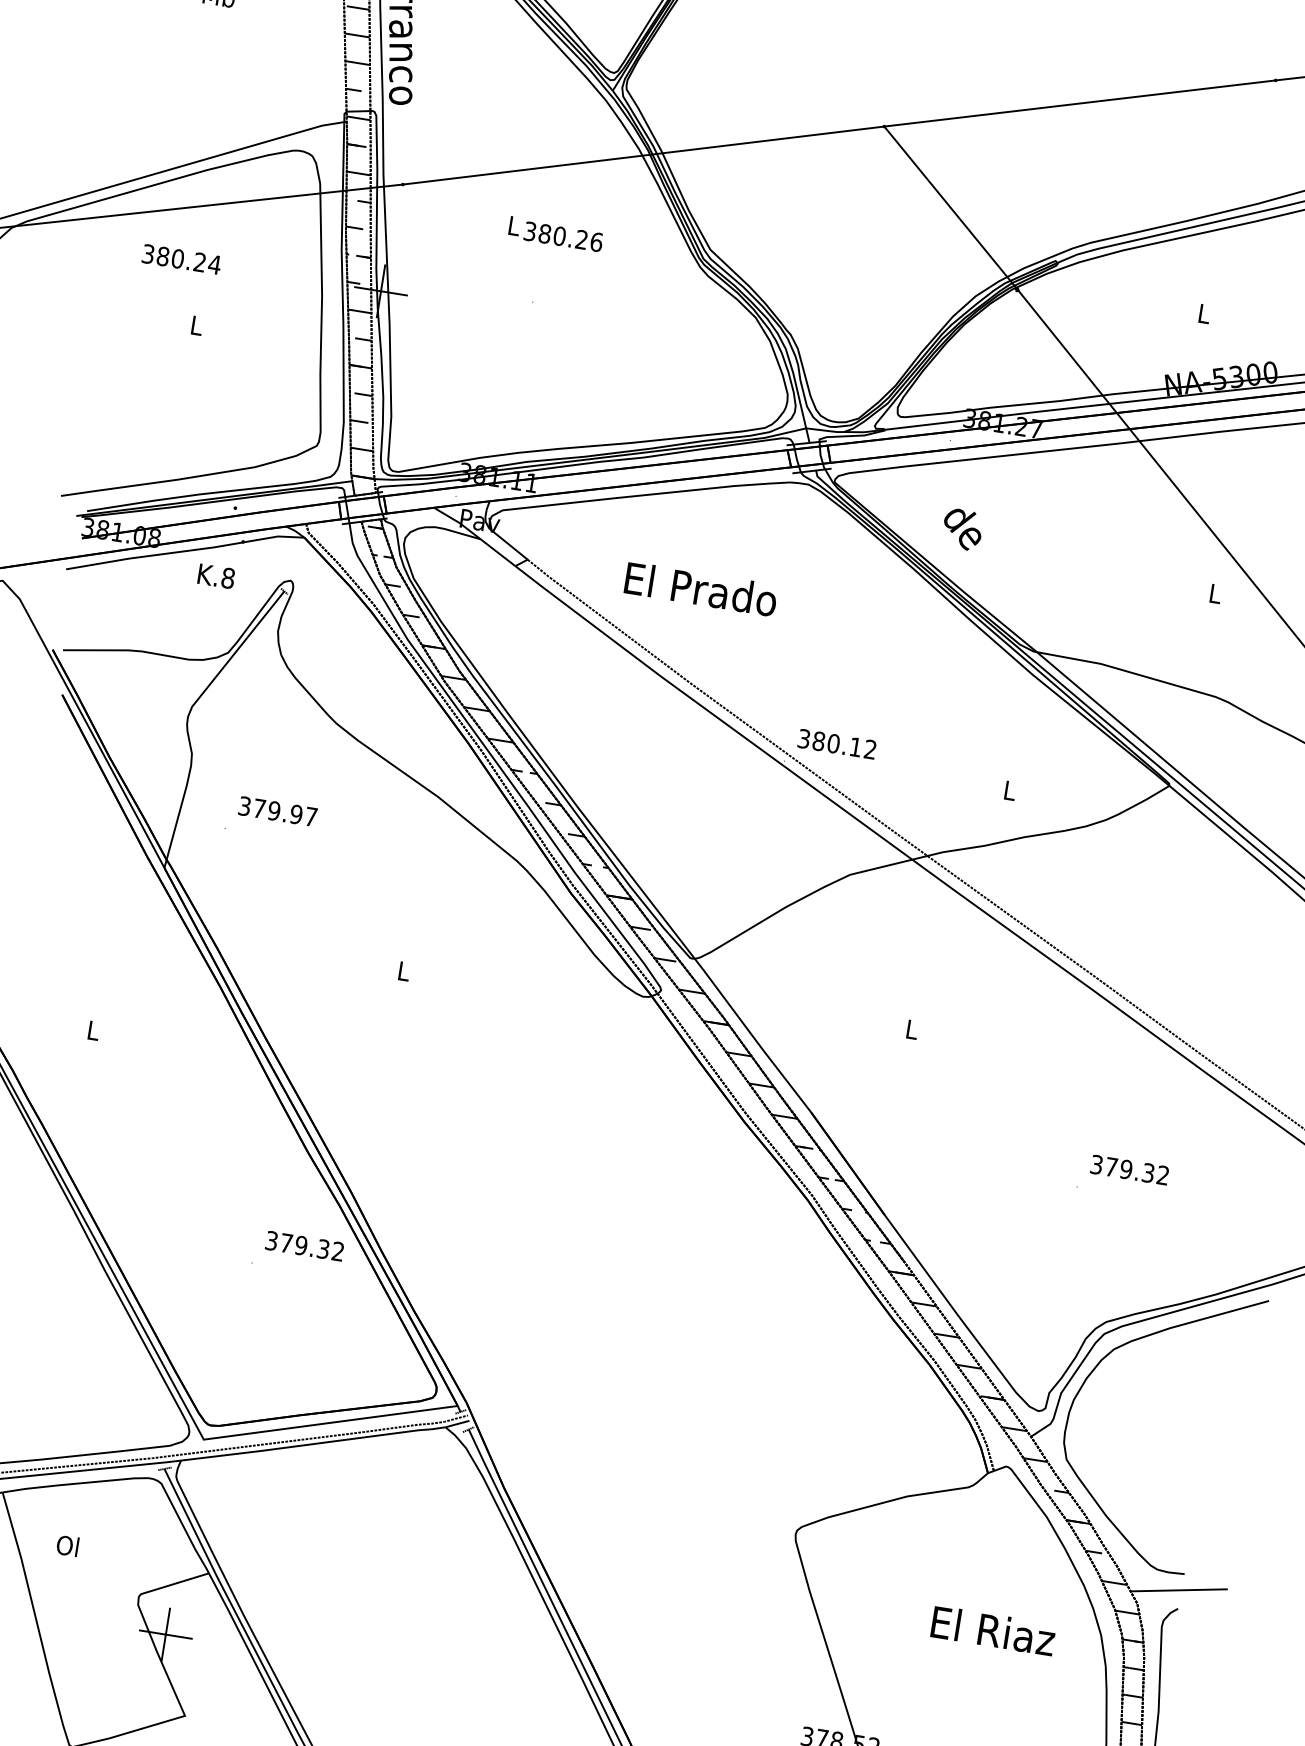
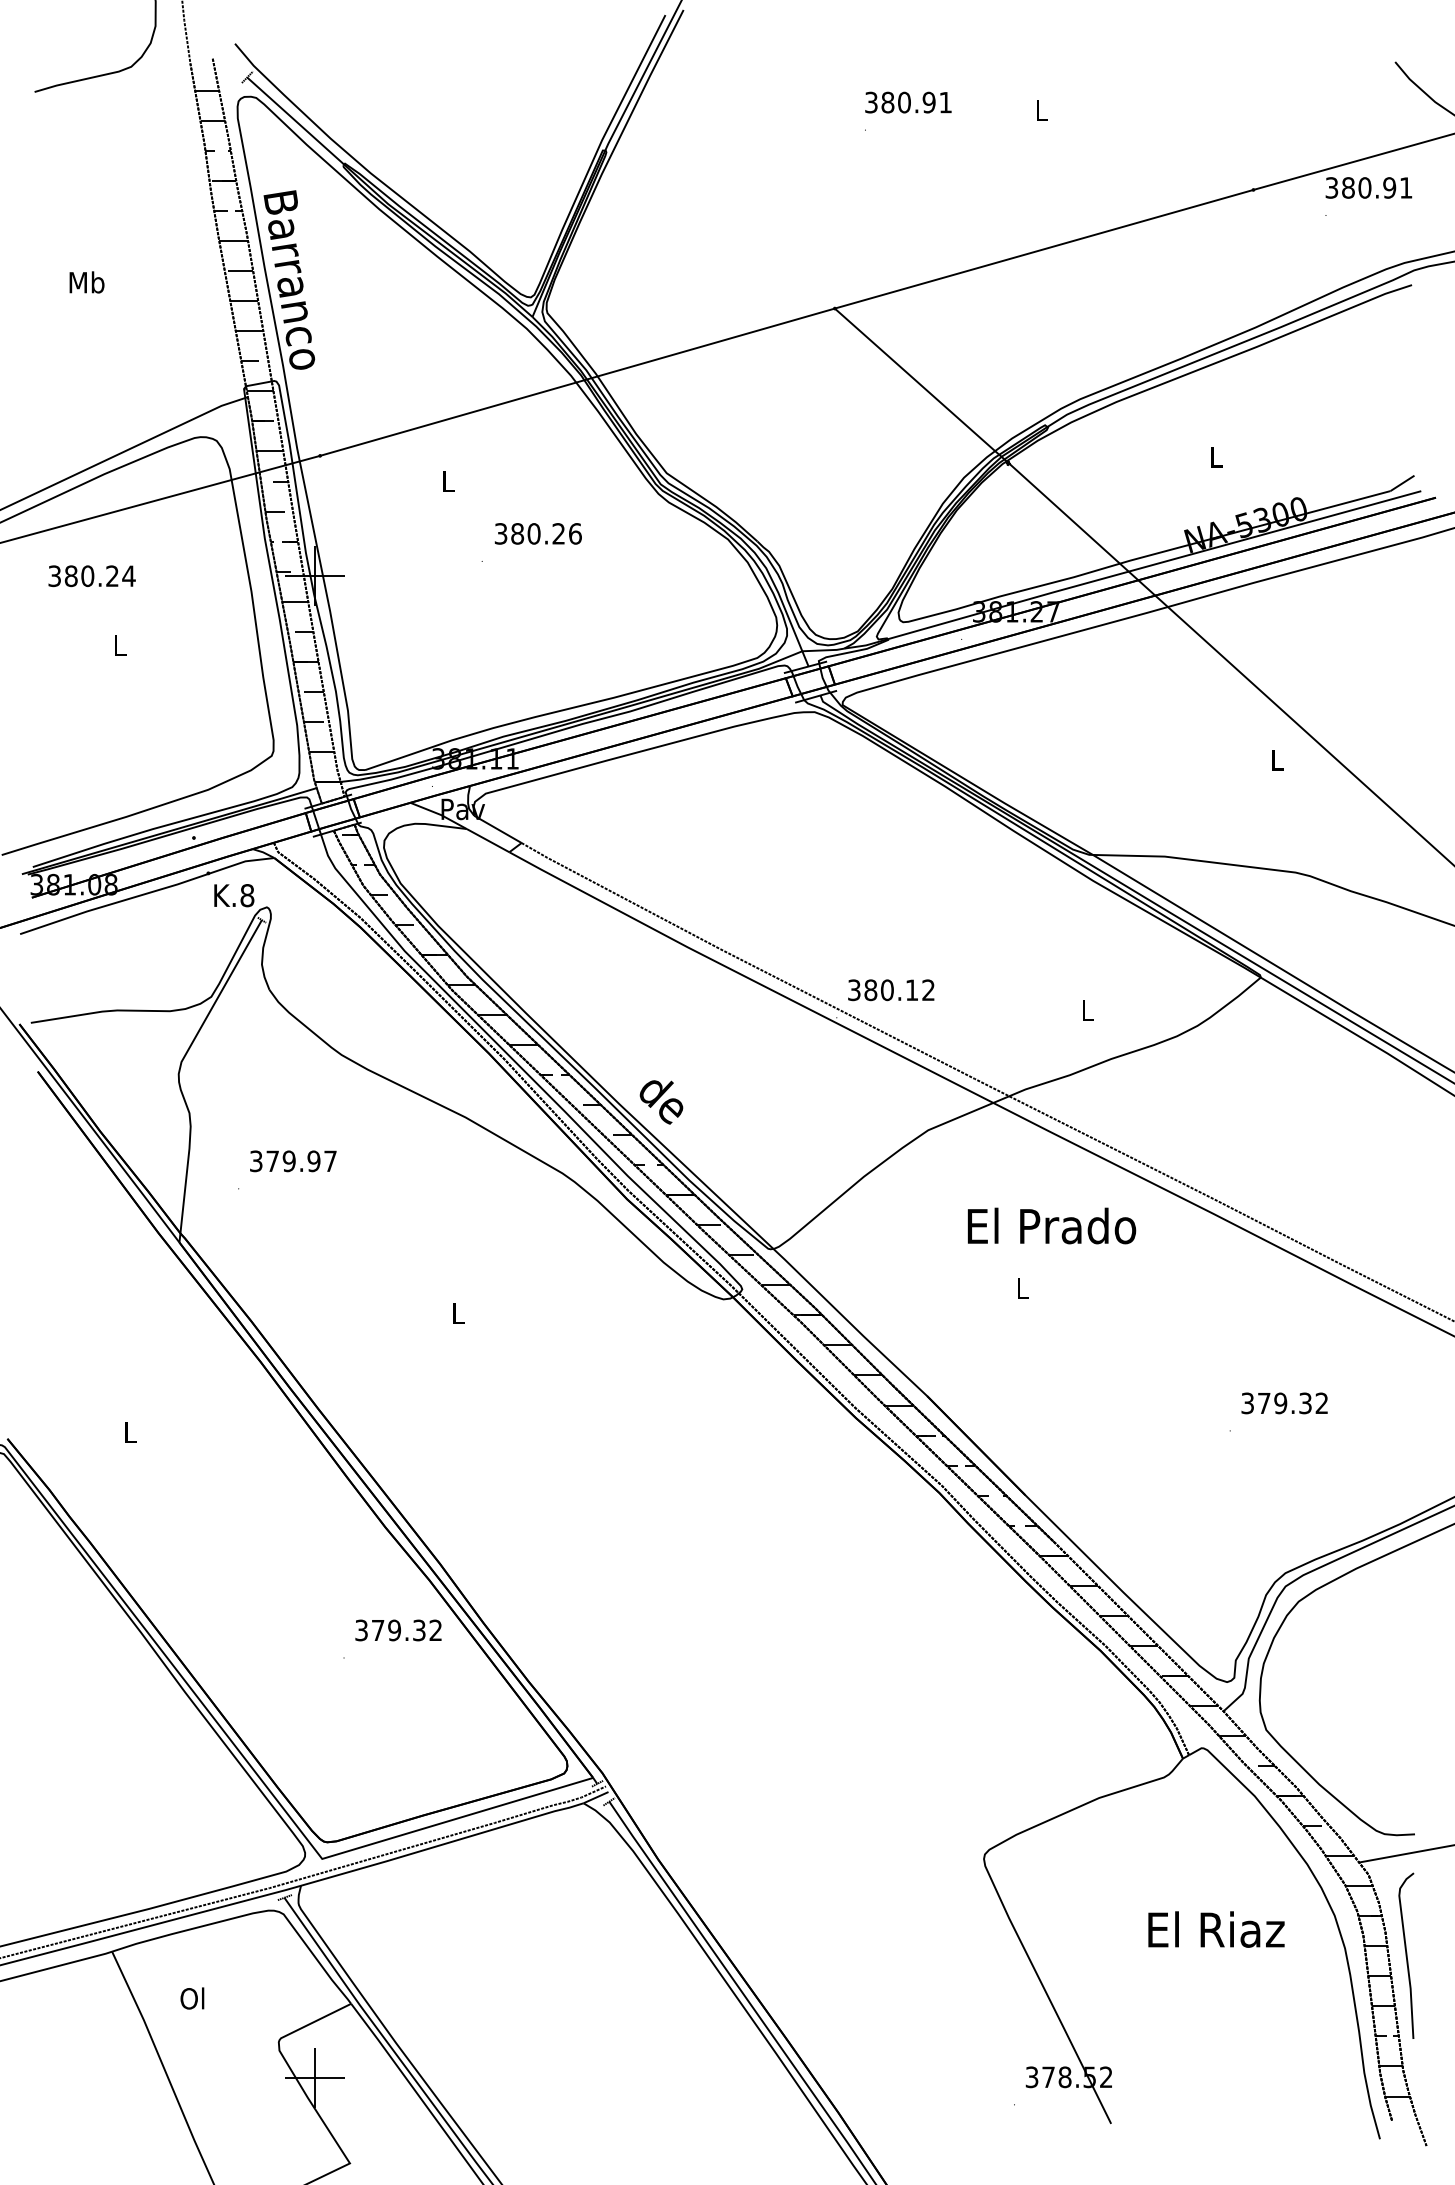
text: (562, 236) -> (537, 533), moved
text: (962, 529) -> (661, 1102), moved
text: (216, 576) -> (234, 895), moved
text: (701, 588) -> (1052, 1225), moved

